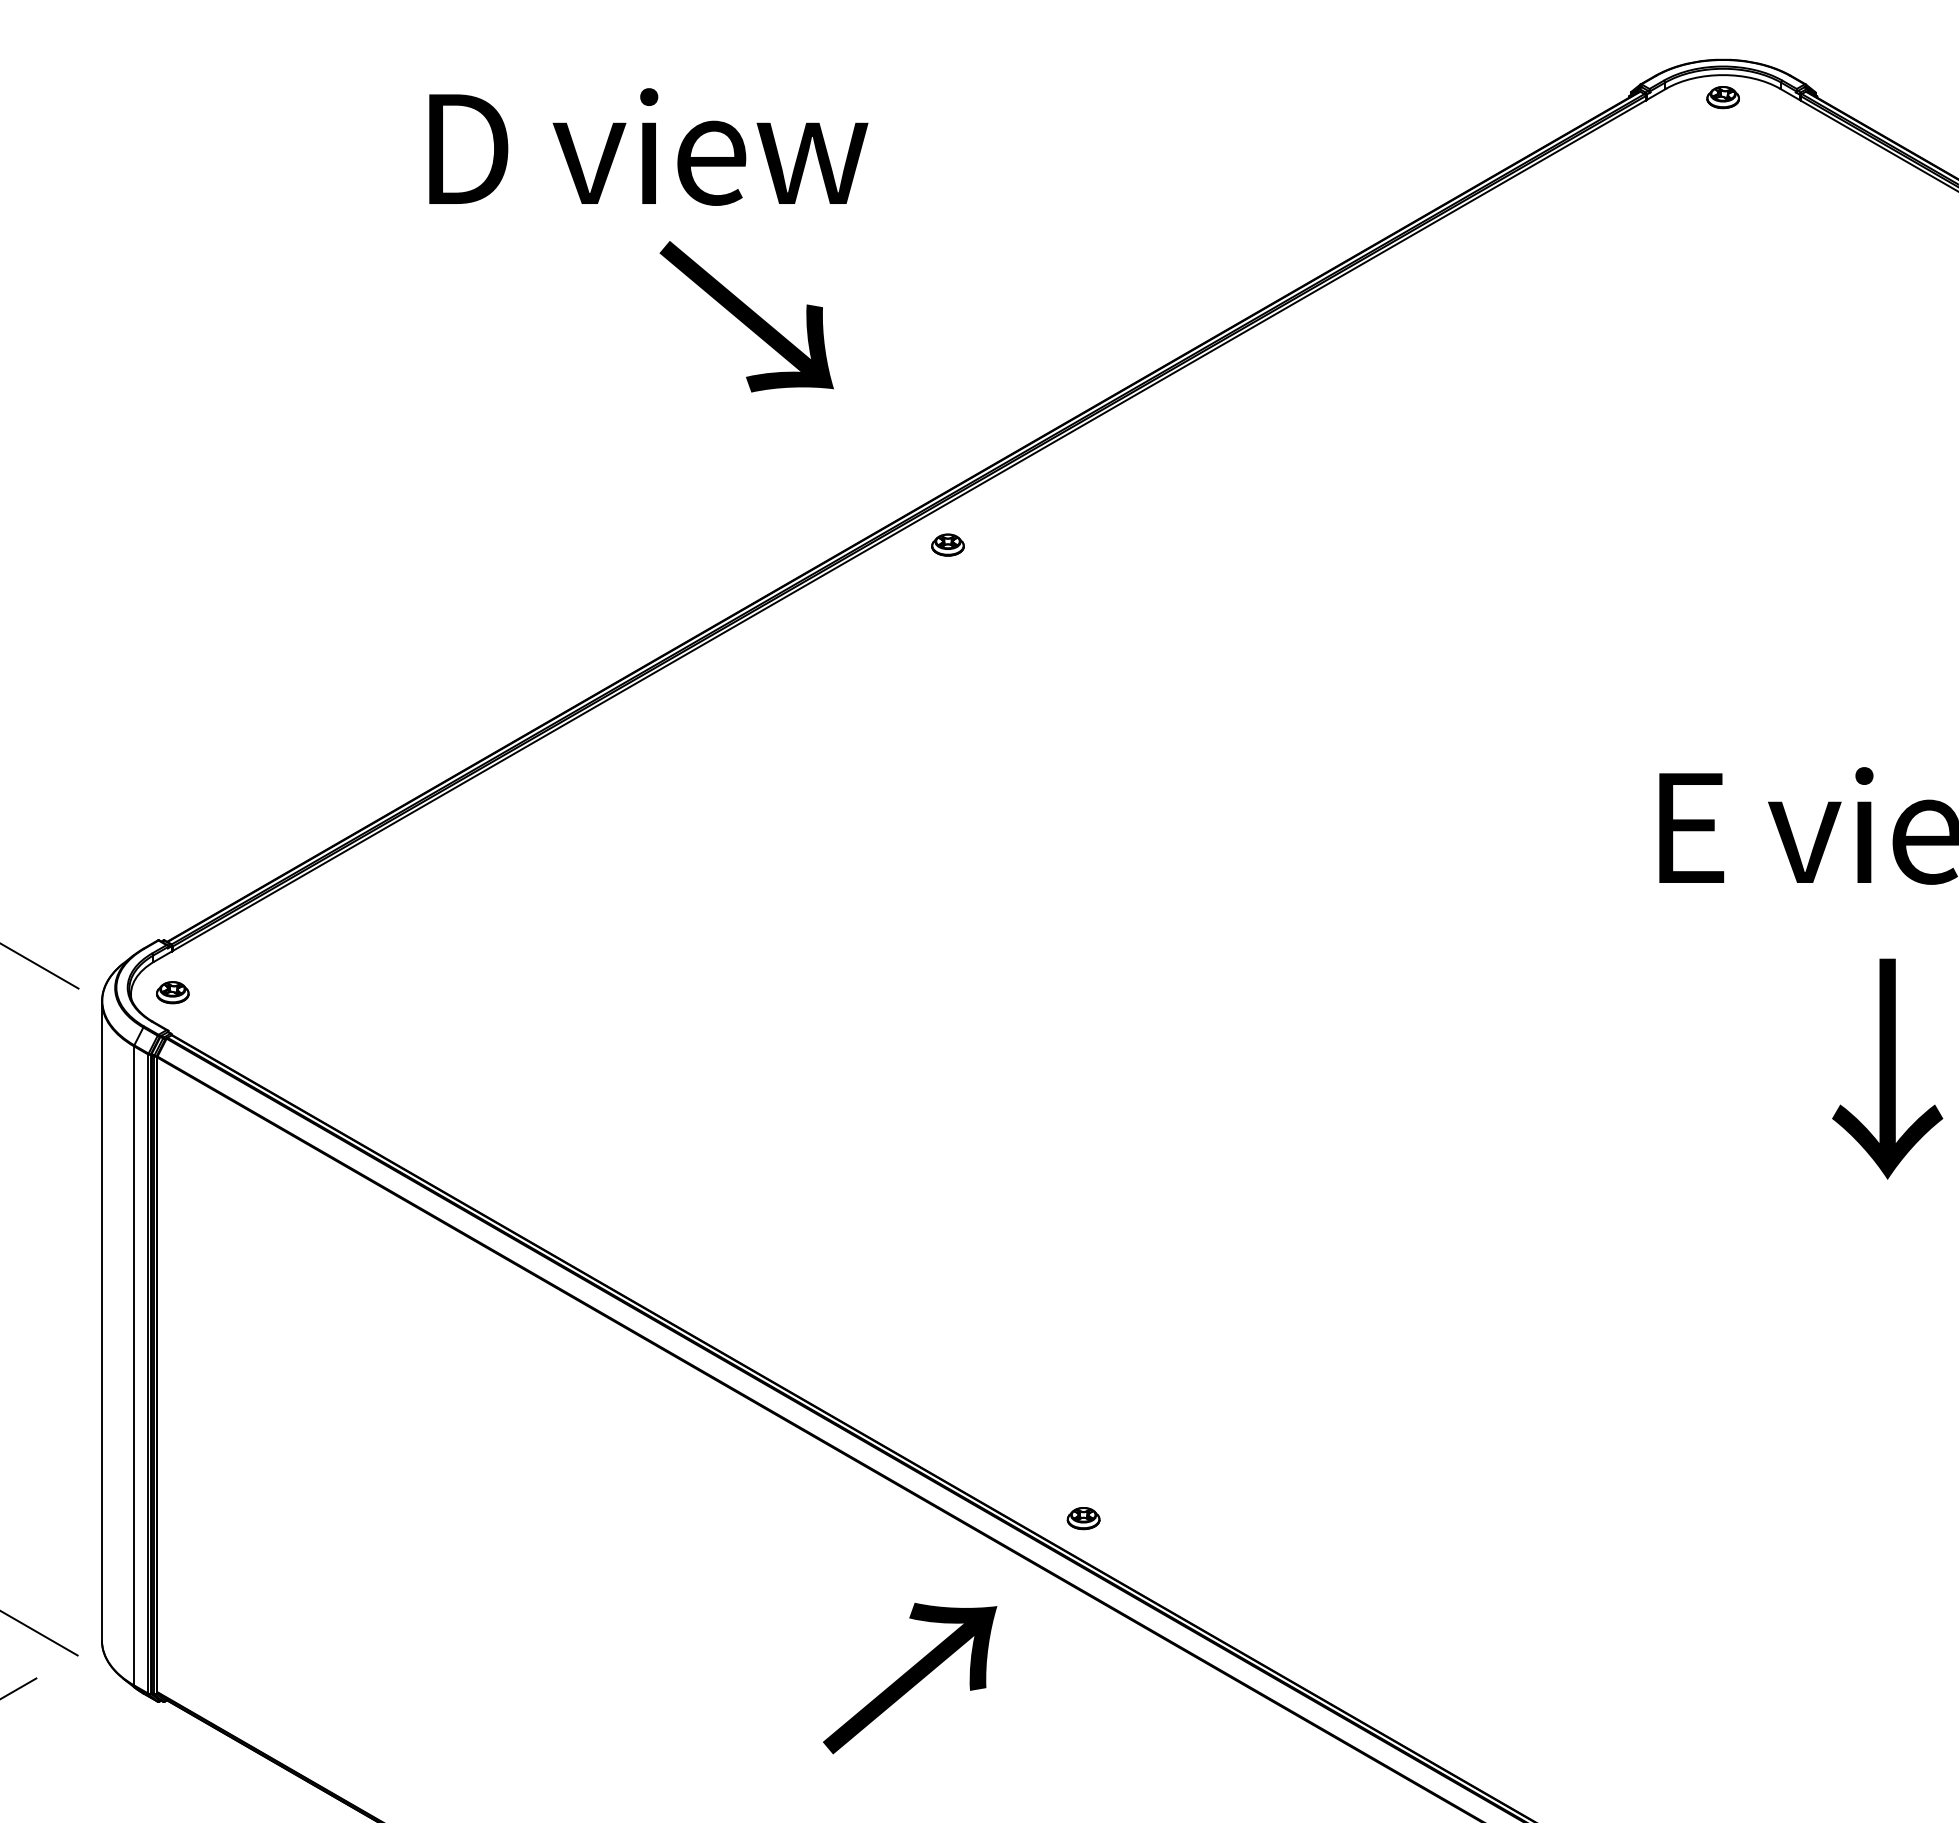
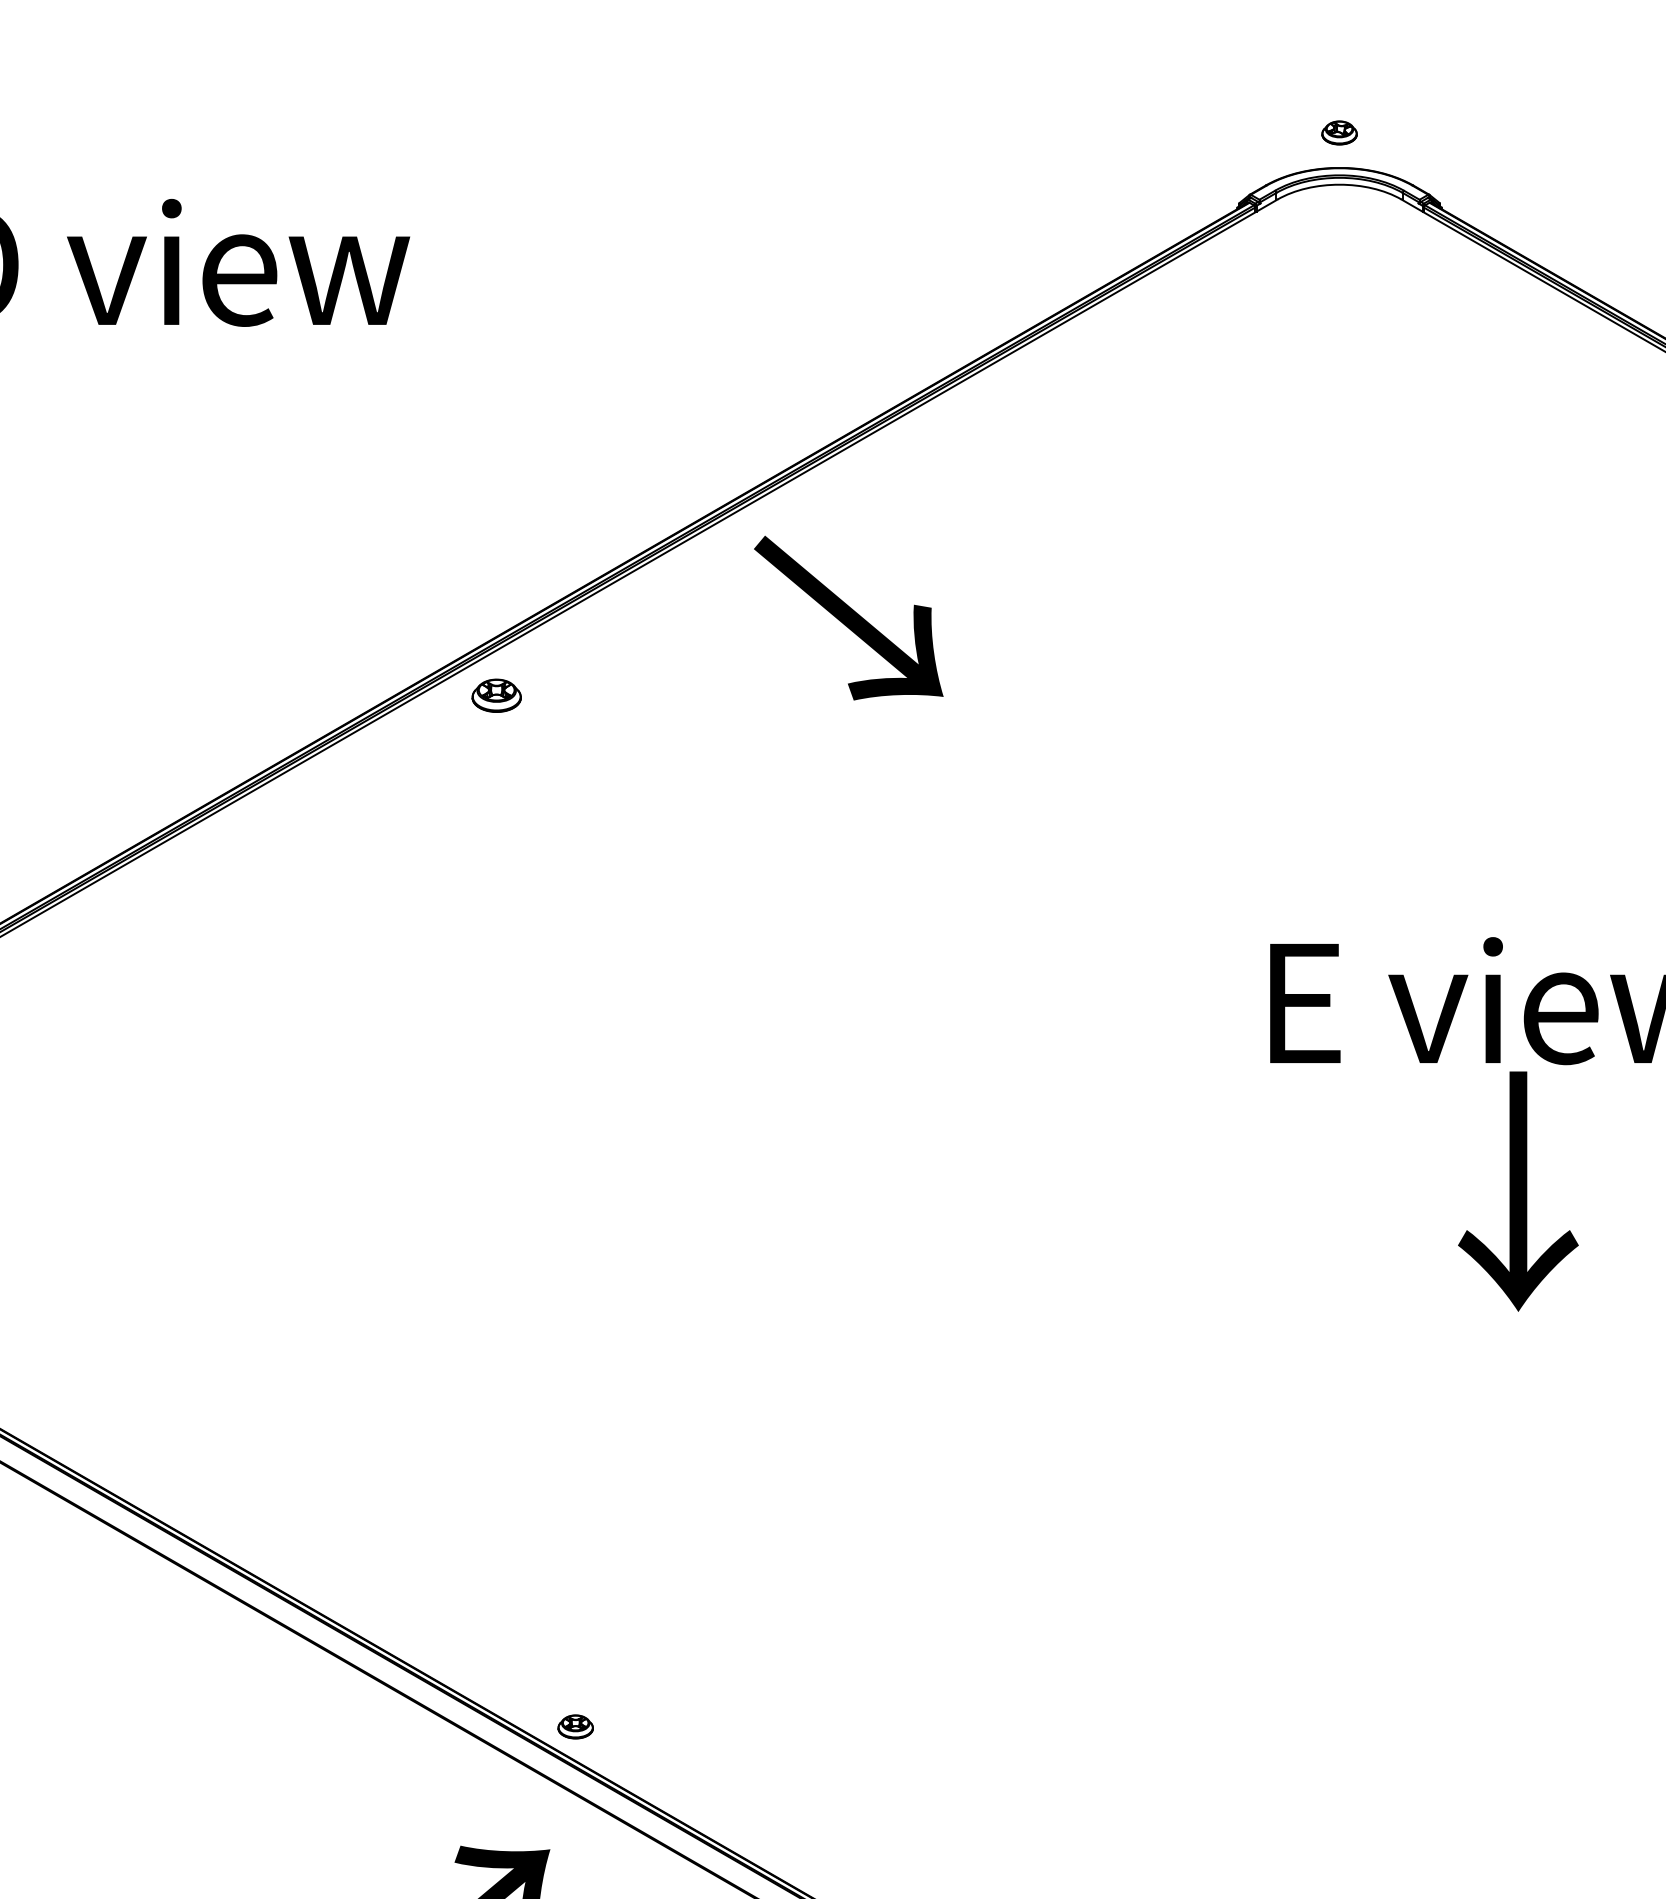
part: (1722, 97) -> (1338, 132), moved
text: (746, 316) -> (848, 617), moved
part: (947, 544) -> (496, 695), size x1.4
text: (1887, 1068) -> (1518, 1190), moved
part: (1083, 1518) -> (575, 1726), moved

